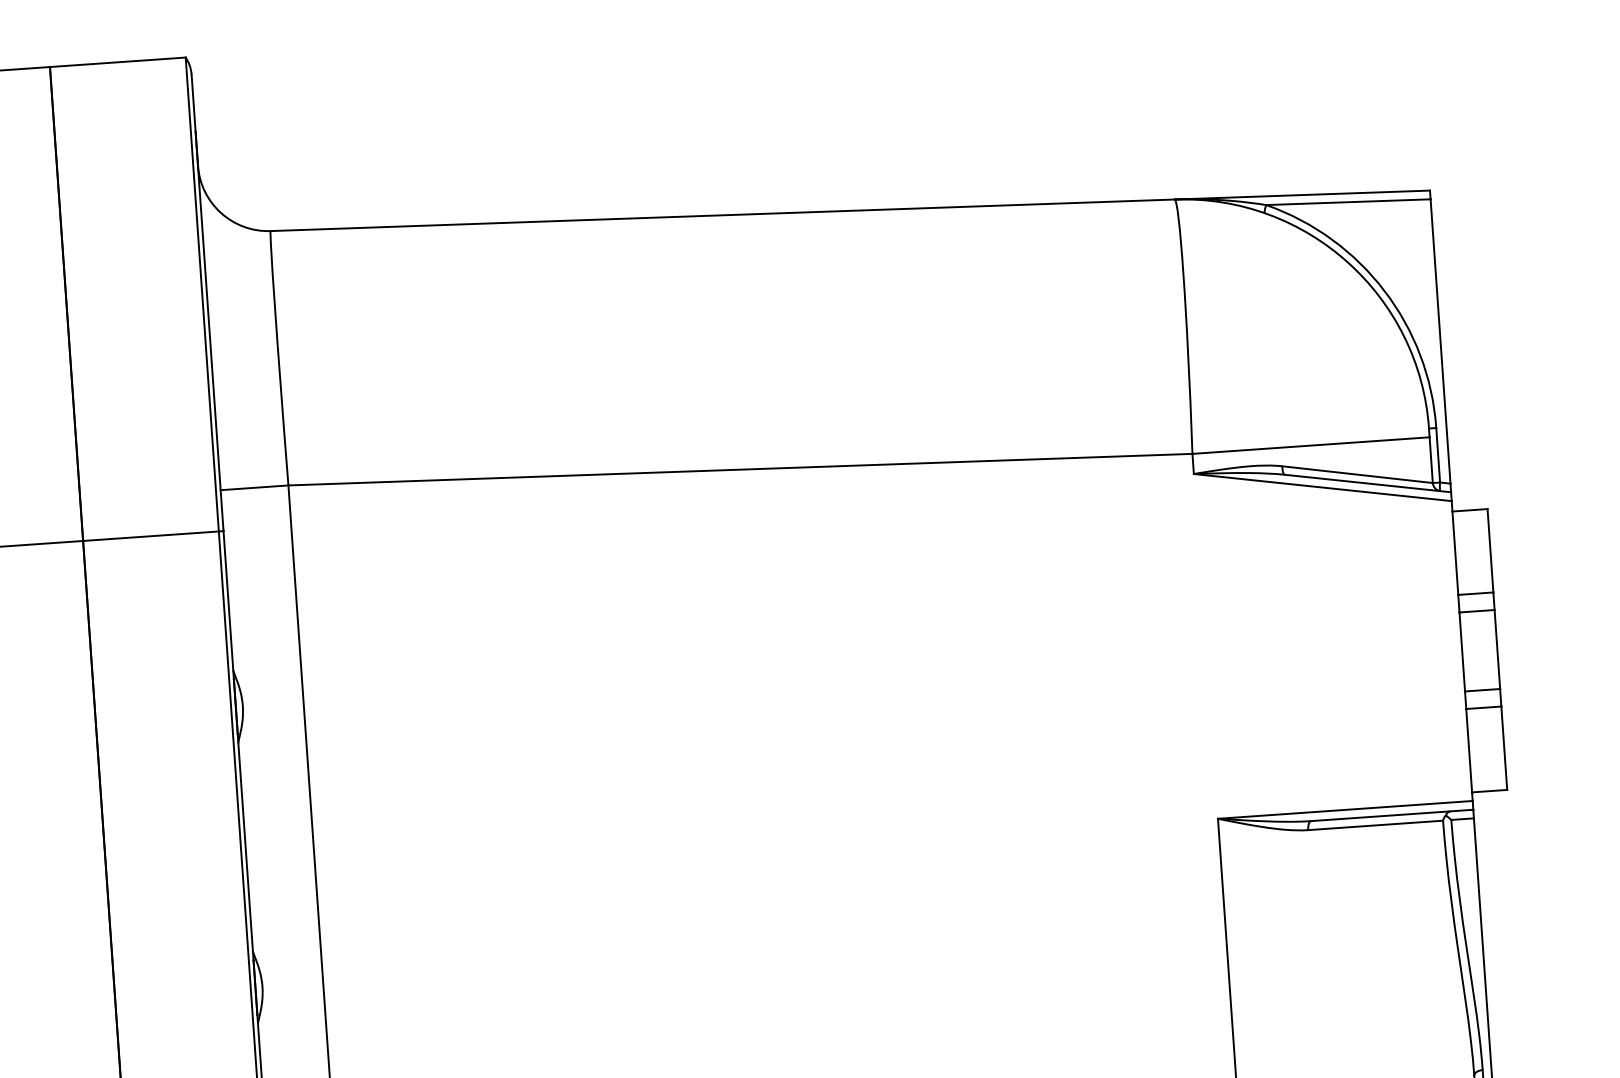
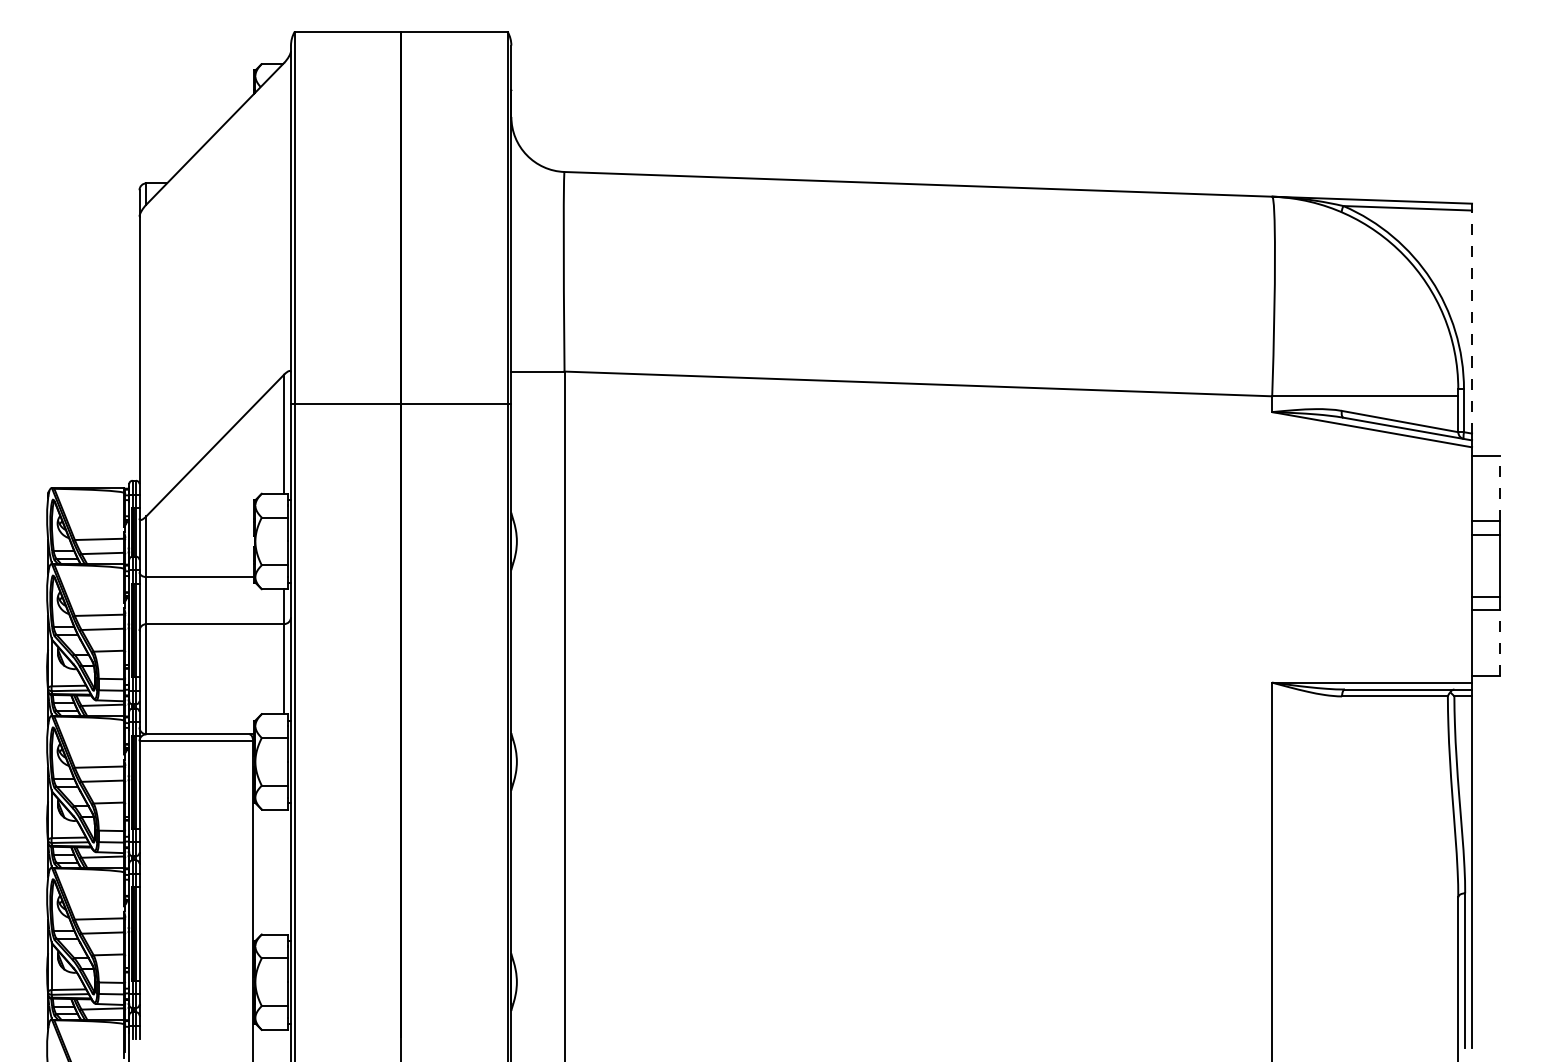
line: (1441, 341) -> (1472, 322), solid -> dashed
line: (1490, 551) -> (1499, 488), solid -> dashed
line: (1504, 748) -> (1499, 643), solid -> dashed

